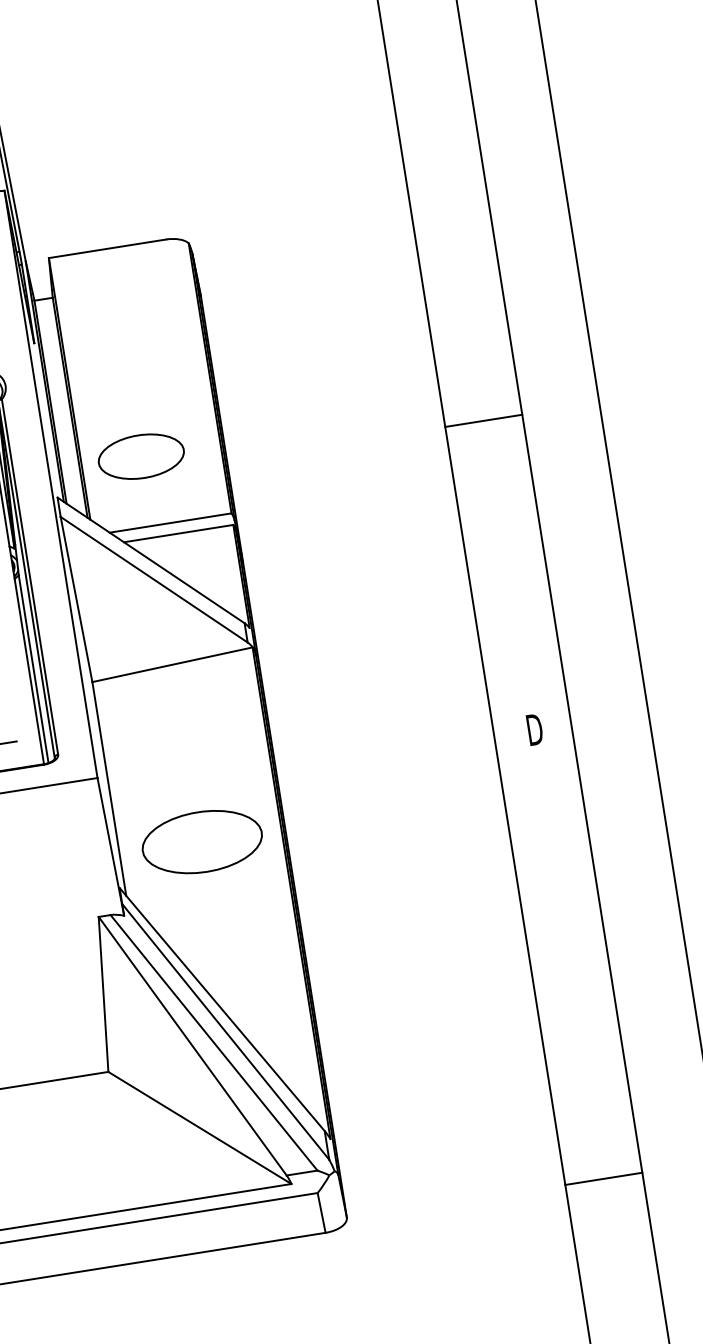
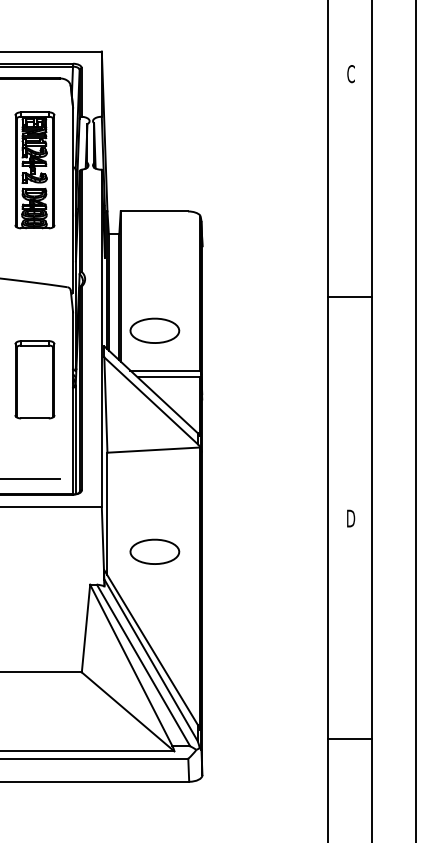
line: (483, 421) -> (349, 297), moved
part: (201, 841) -> (154, 551), size x0.71
line: (603, 1179) -> (349, 739), moved

